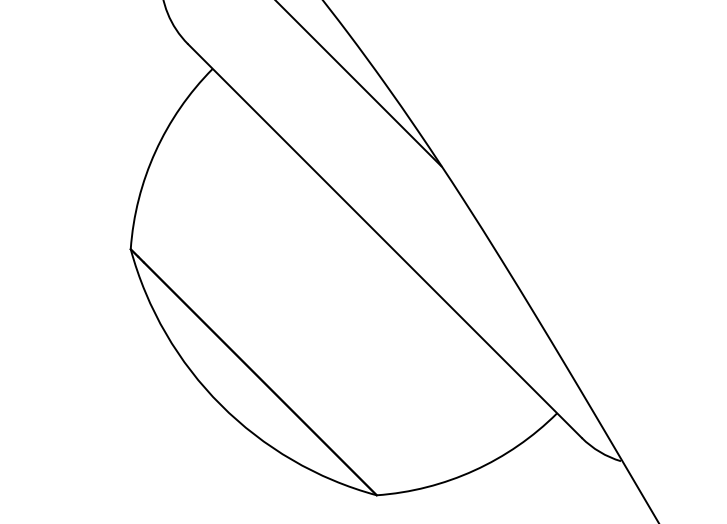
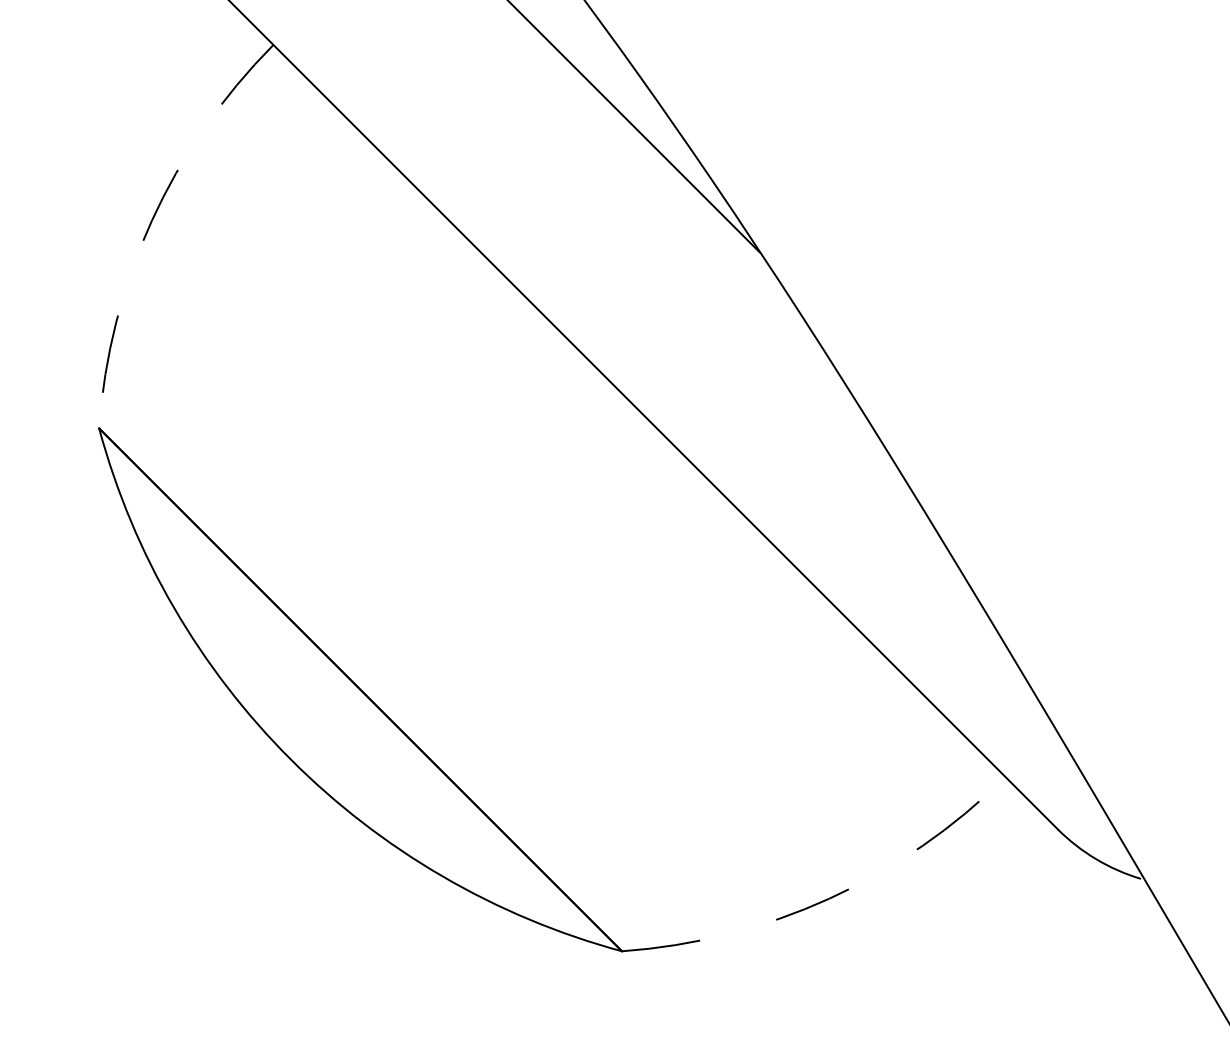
arc: (155, 151) -> (151, 220), solid -> dashed
arc: (474, 470) -> (829, 898), solid -> dashed

